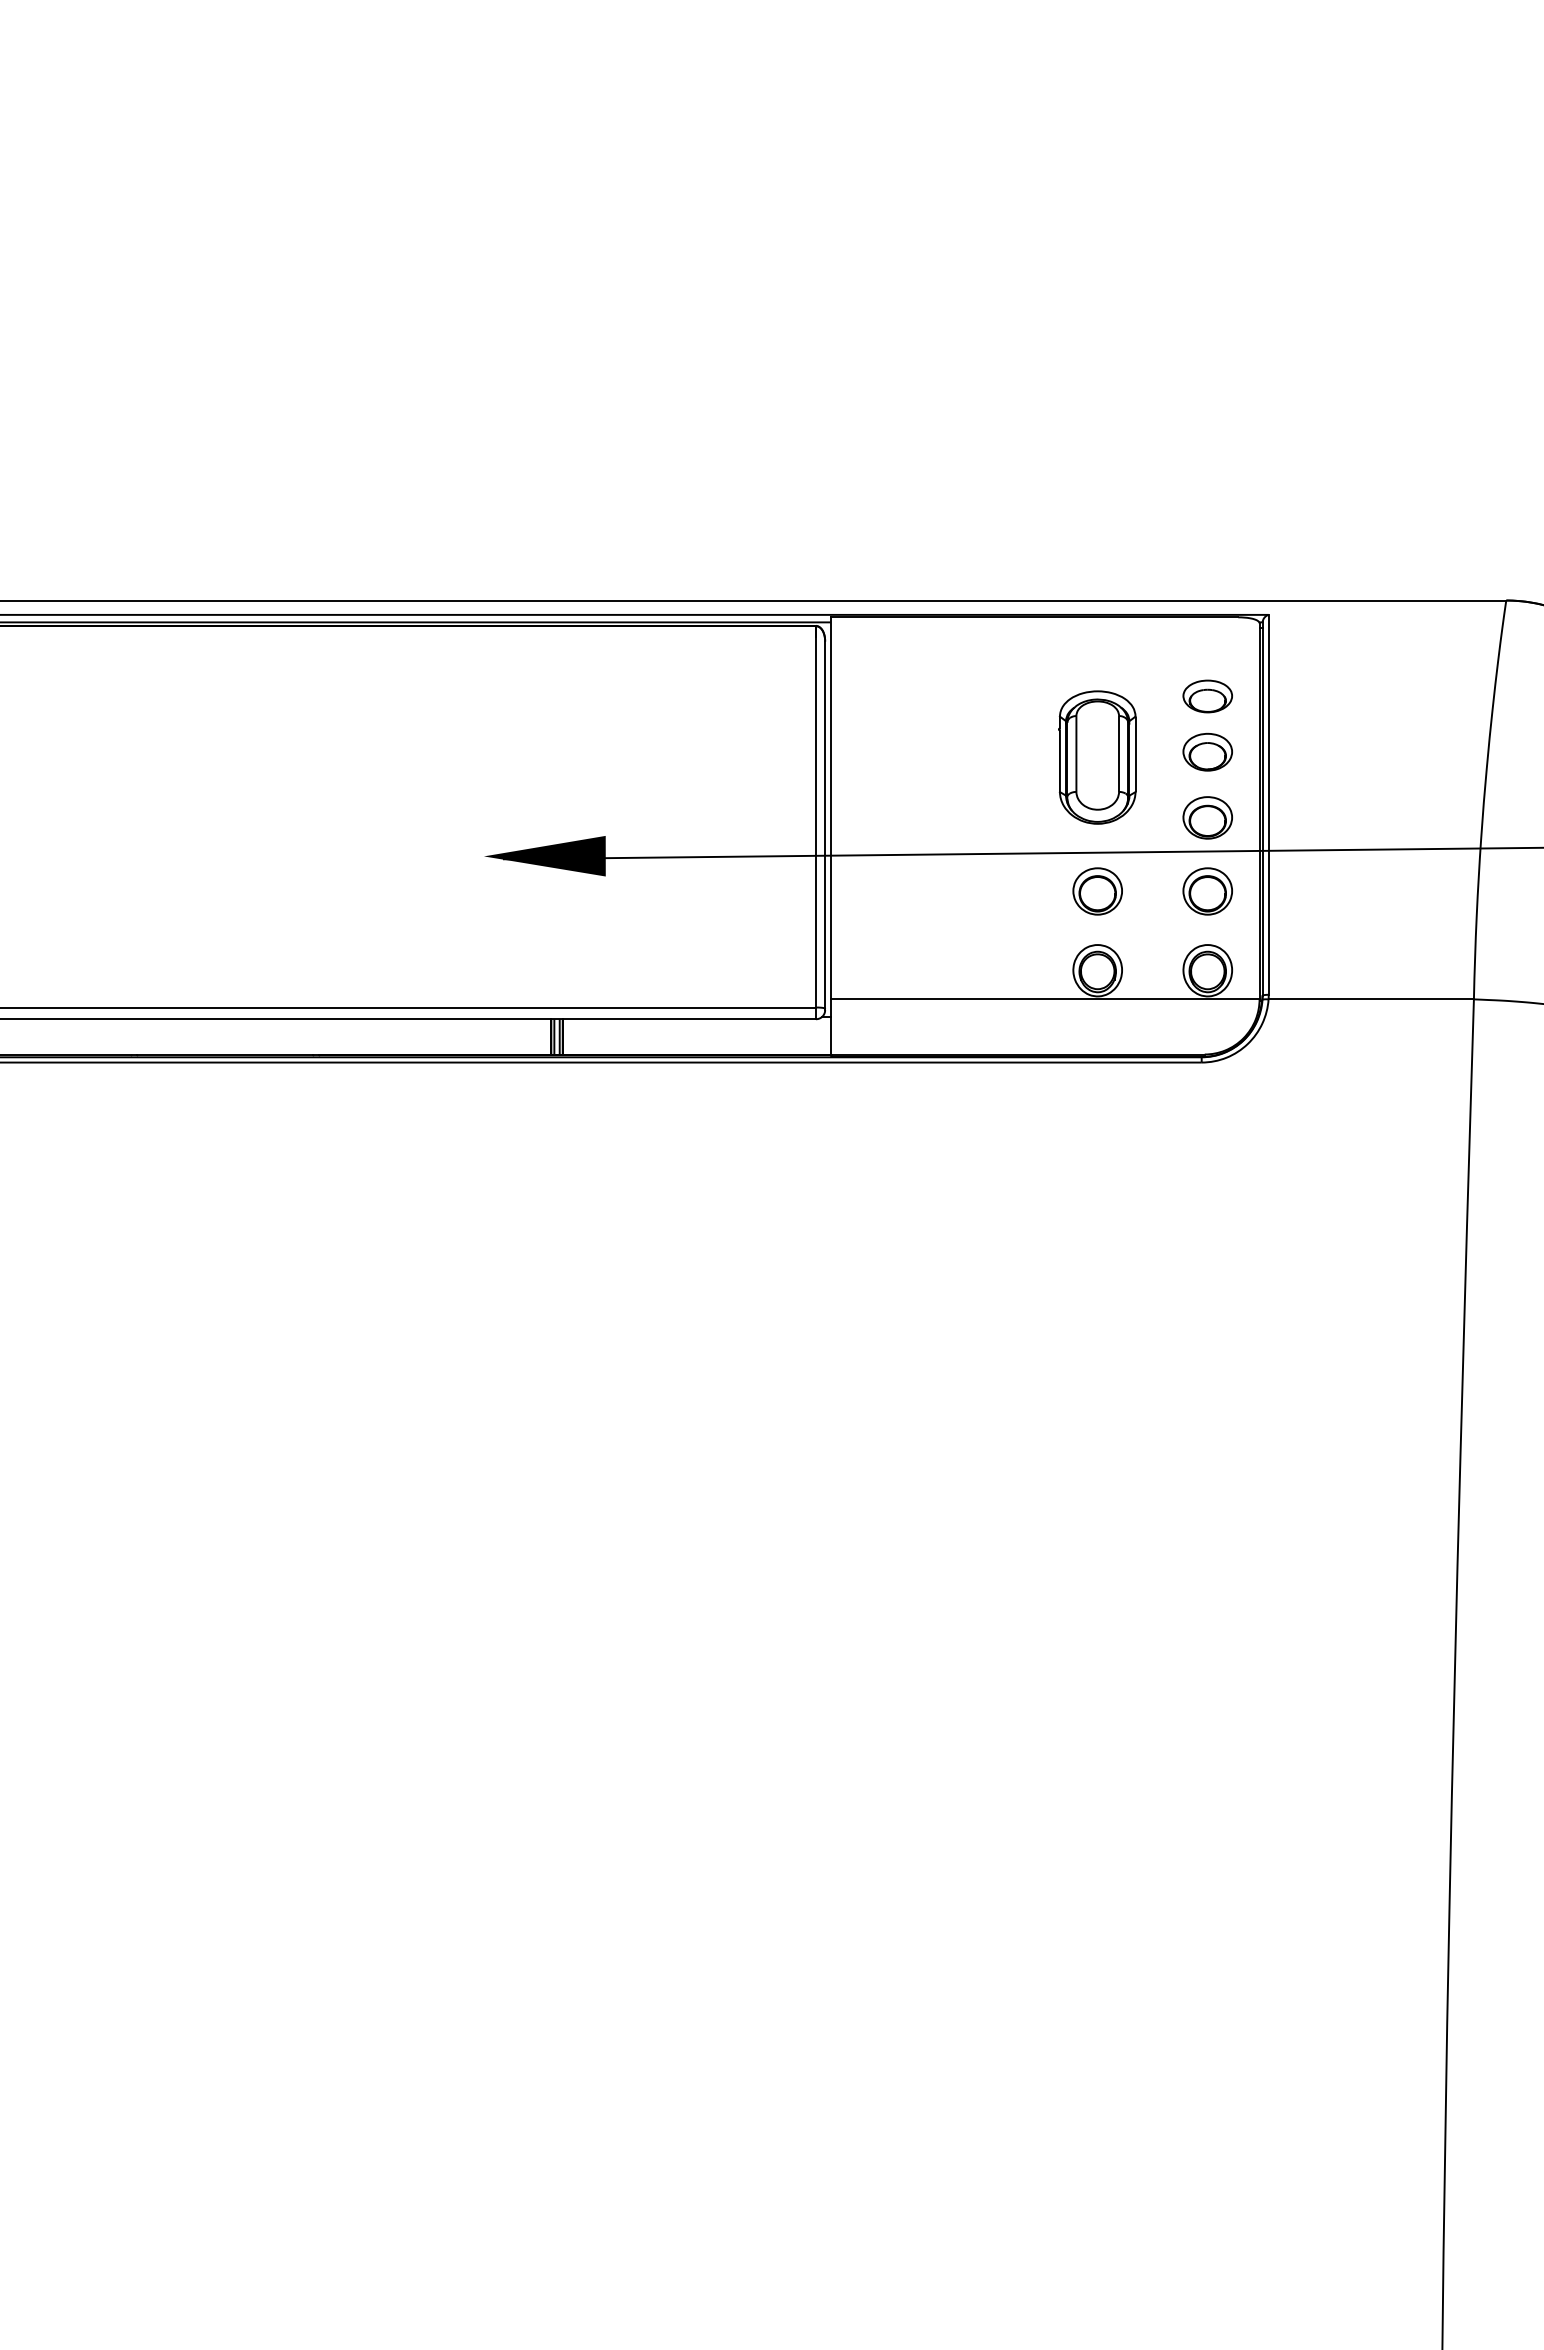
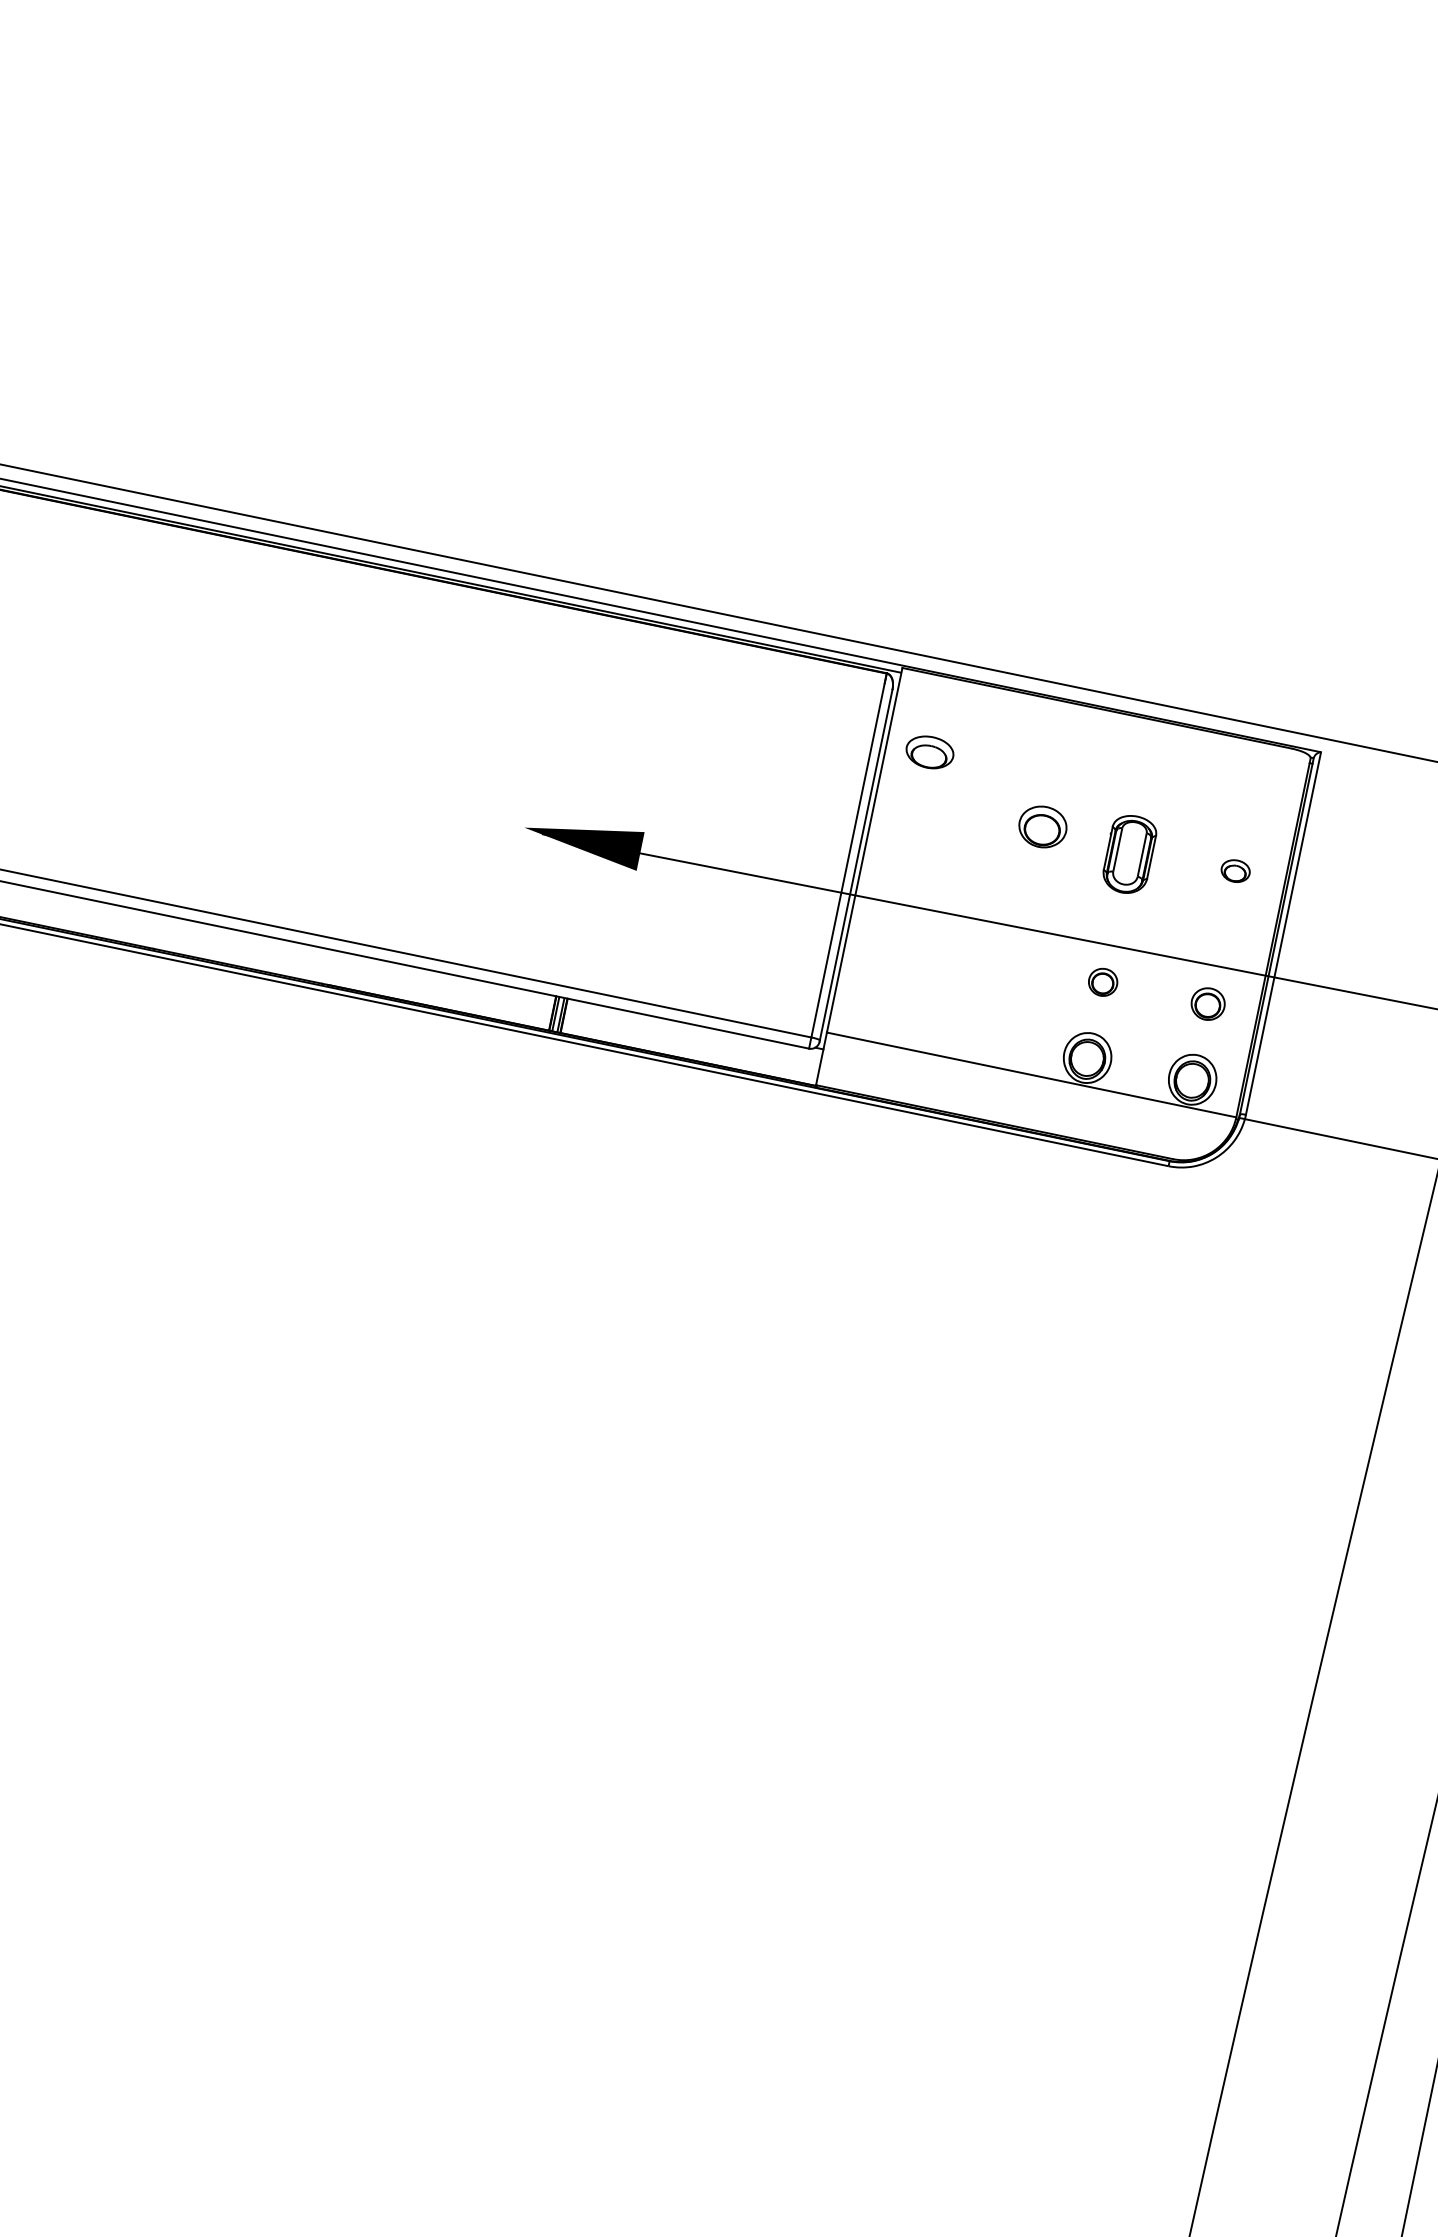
part: (1207, 696) -> (929, 752), moved
part: (1207, 751) -> (1235, 870), size x0.6
part: (1097, 757) -> (1129, 854), size x0.6
part: (1207, 817) -> (1042, 826), moved
part: (1097, 891) -> (1102, 982), size x0.6
part: (1207, 891) -> (1207, 1004), size x0.7

